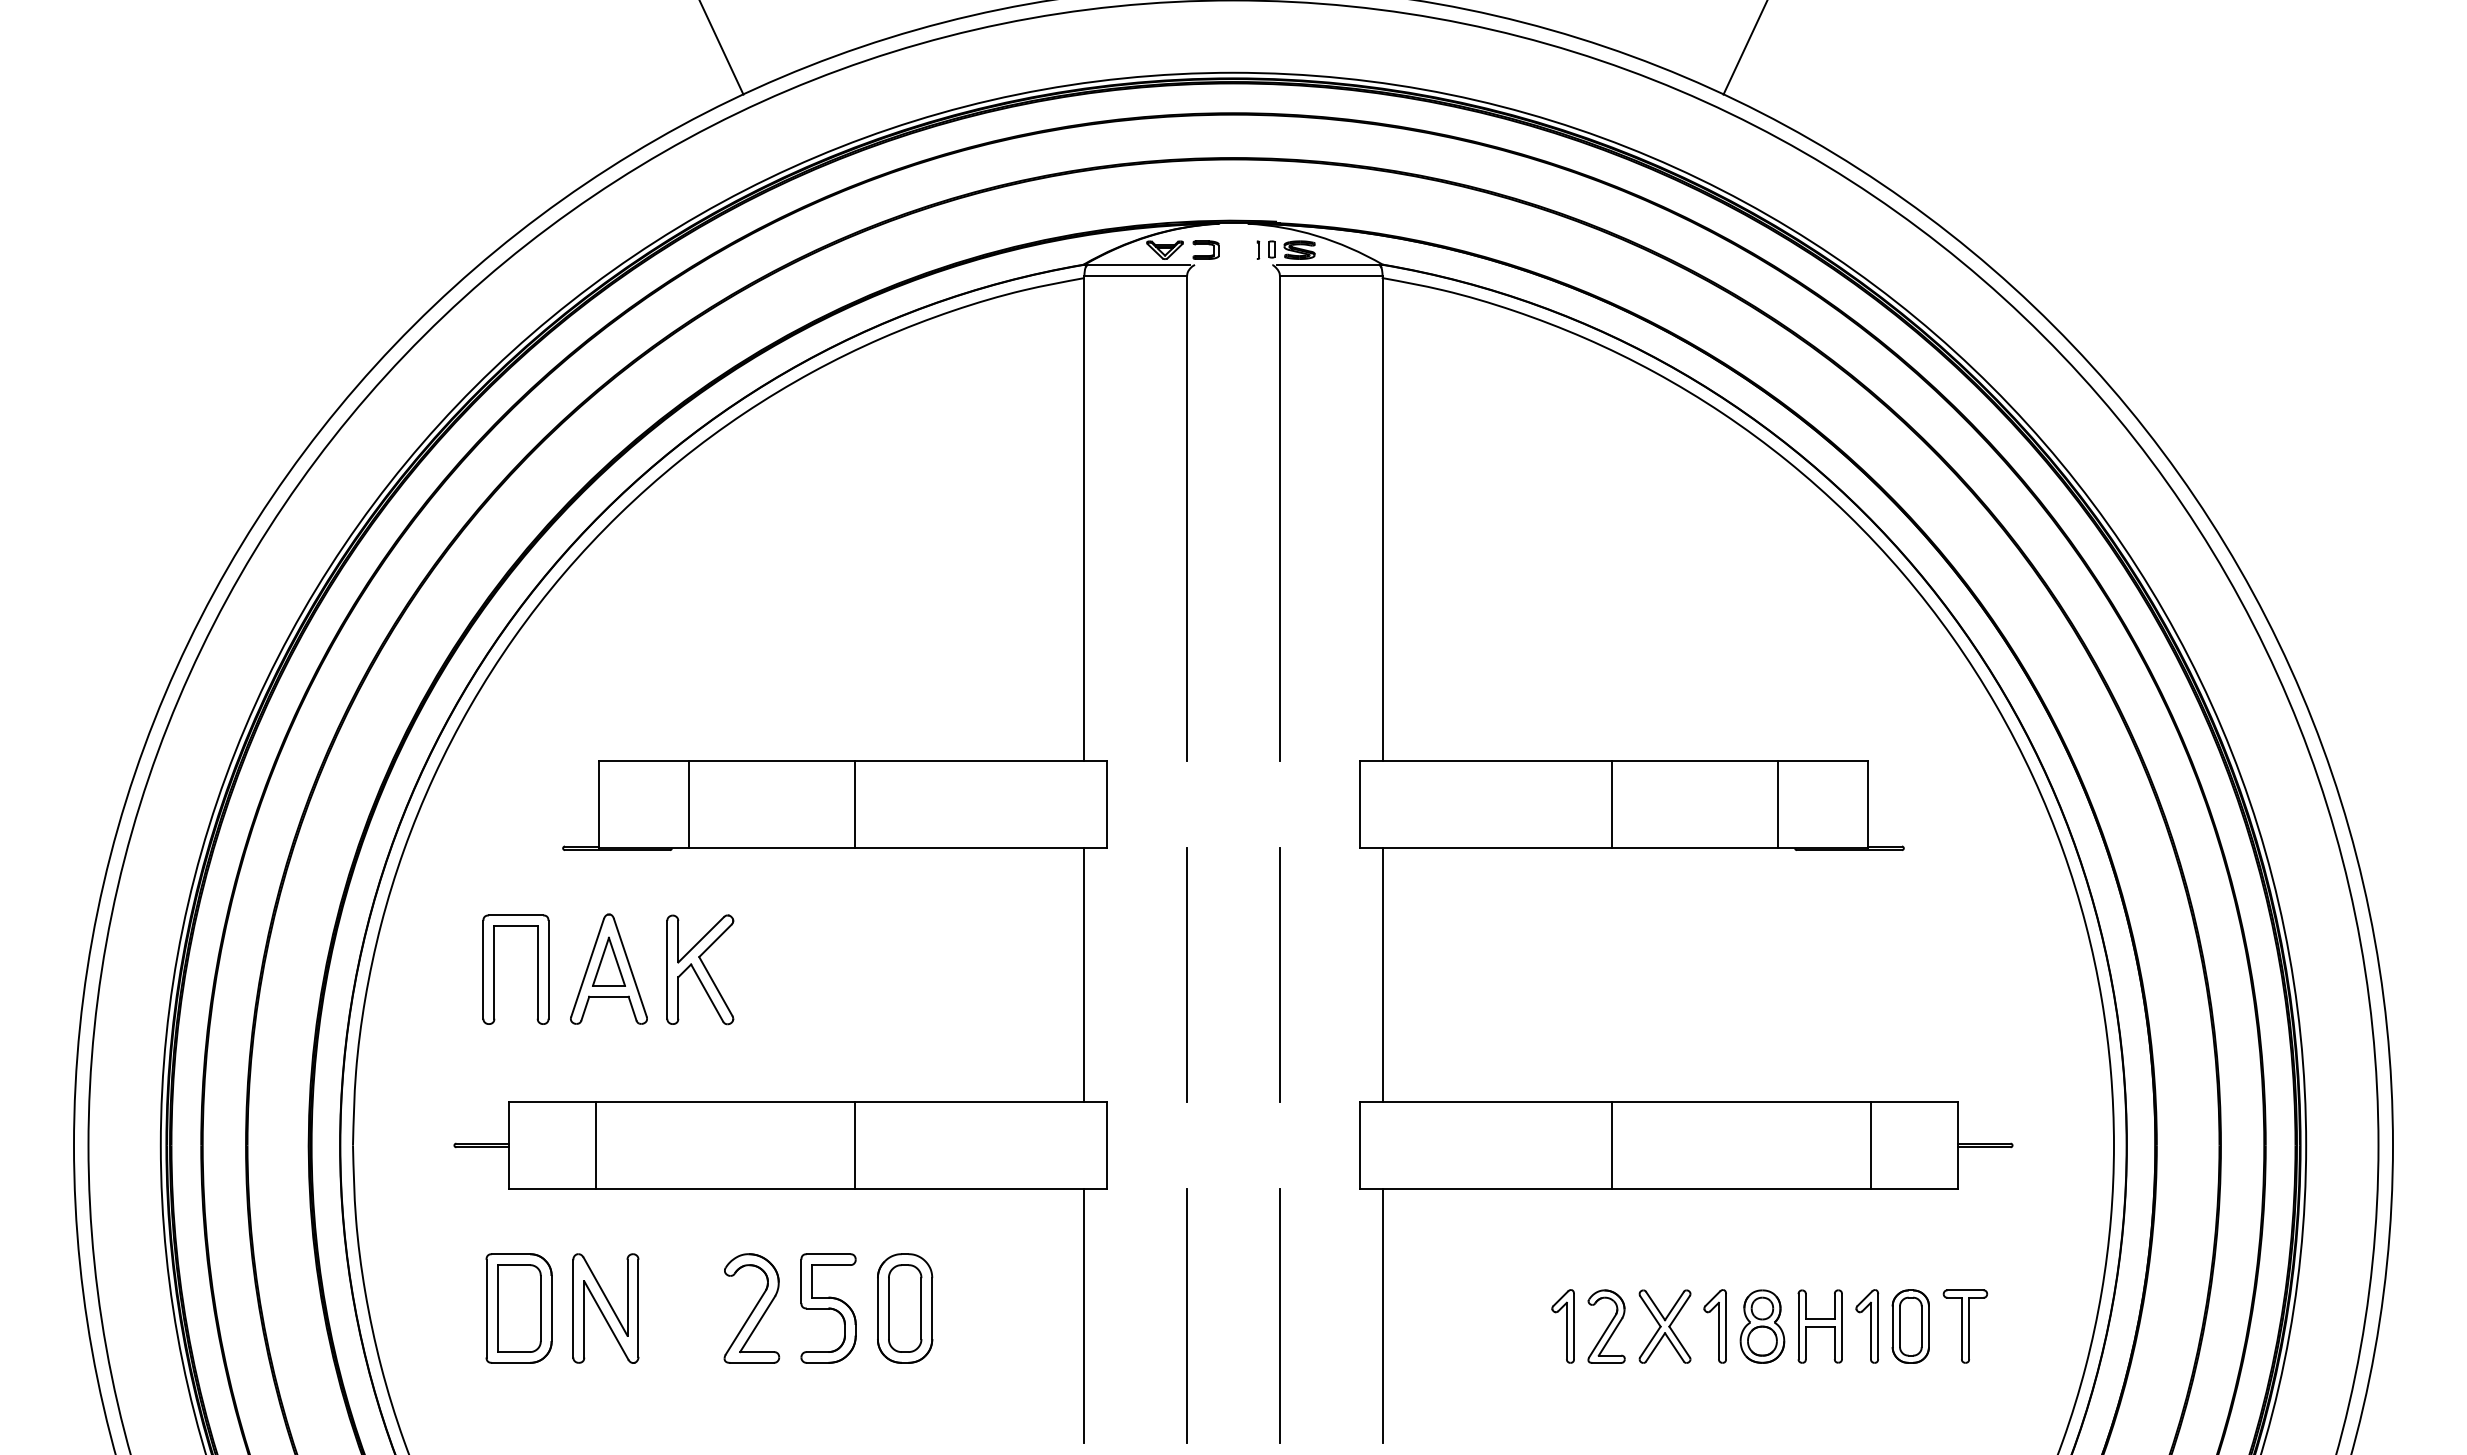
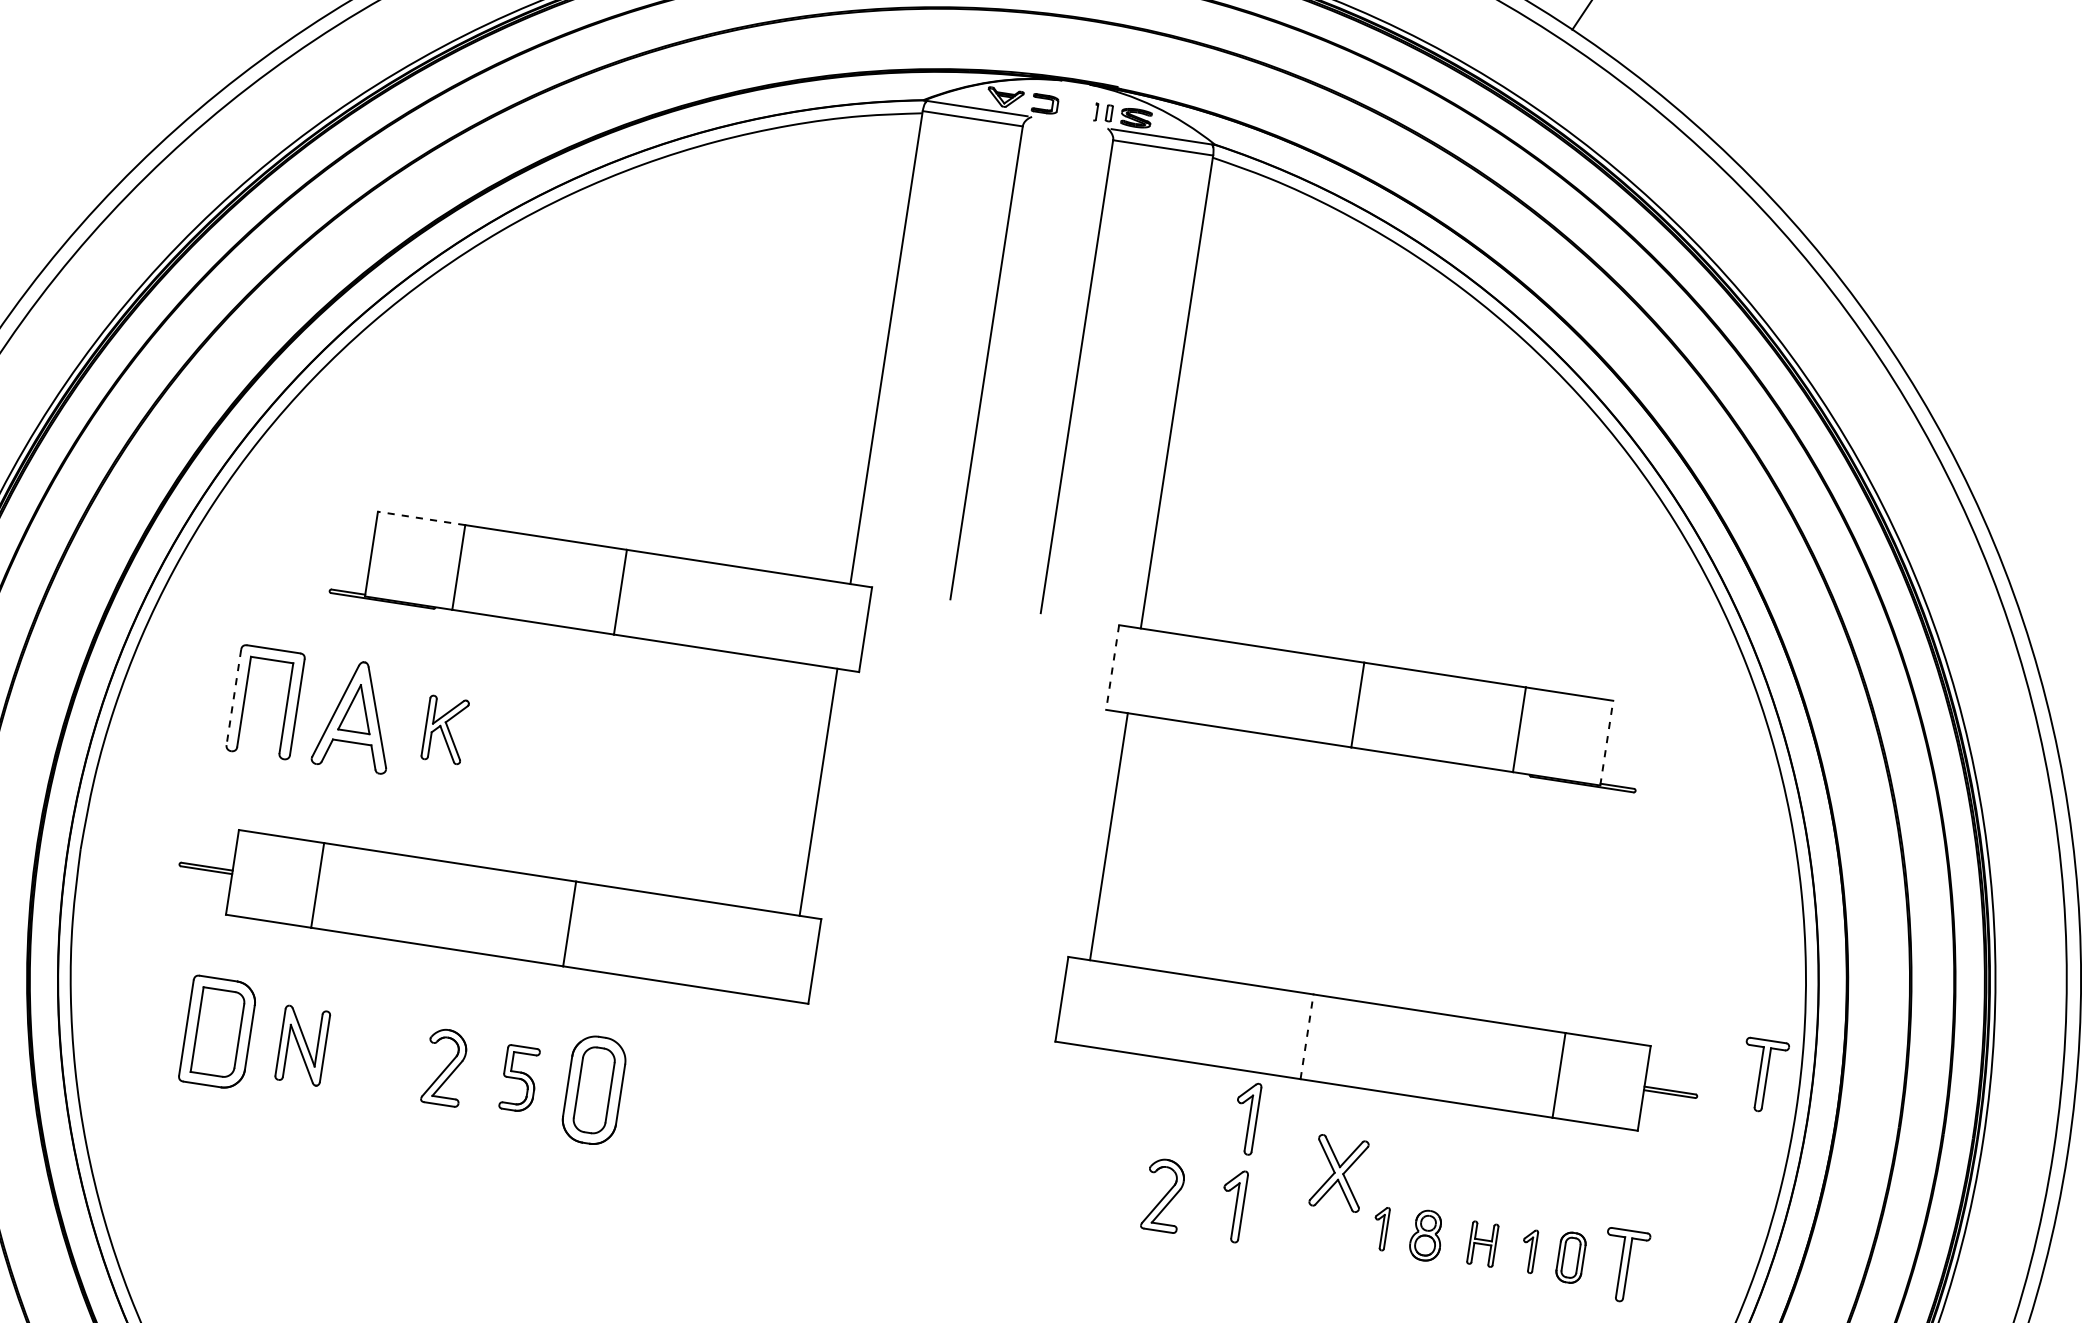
line: (644, 761) -> (421, 518), solid -> dashed
line: (1867, 804) -> (1606, 742), solid -> dashed
line: (1360, 805) -> (1112, 668), solid -> dashed
line: (483, 969) -> (234, 697), solid -> dashed
part: (700, 969) -> (445, 729), size x0.6
line: (1187, 974) -> (919, 807), removed
line: (1279, 974) -> (1008, 820), removed
part: (2075, 1114) -> (1763, 1075), added
line: (1612, 1144) -> (1307, 1035), solid -> dashed
part: (1562, 1236) -> (1245, 1118), added
part: (605, 1308) -> (302, 1045), size x0.7
part: (751, 1308) -> (444, 1067), size x0.7
part: (828, 1308) -> (519, 1078), size x0.6
line: (1084, 1315) -> (767, 1123), removed
line: (1187, 1315) -> (868, 1139), removed
line: (1279, 1315) -> (957, 1152), removed
line: (1382, 1315) -> (1058, 1168), removed
part: (1606, 1326) -> (1163, 1195), moved
part: (1664, 1326) -> (1338, 1173), moved
part: (1714, 1326) -> (1379, 1228), size x0.6
part: (1762, 1326) -> (1426, 1235), size x0.7
part: (1819, 1326) -> (1482, 1244), size x0.6
part: (1867, 1326) -> (1528, 1251), size x0.6
part: (1910, 1326) -> (1570, 1257), size x0.7

